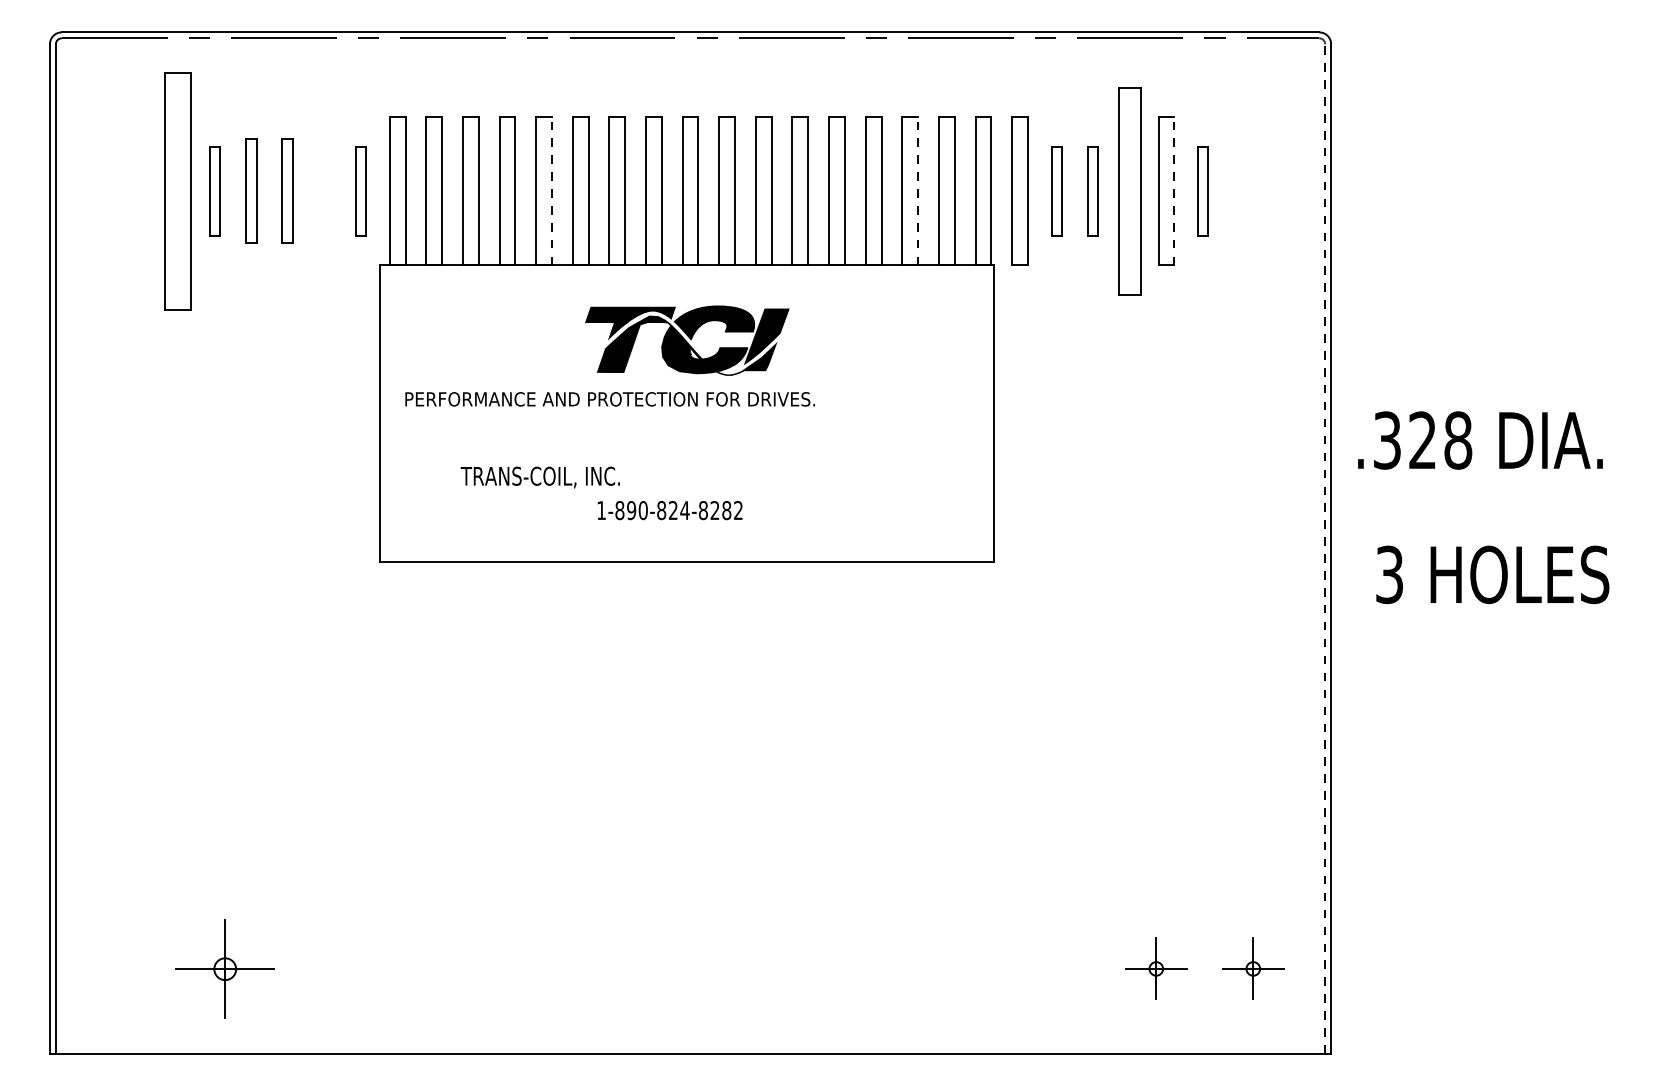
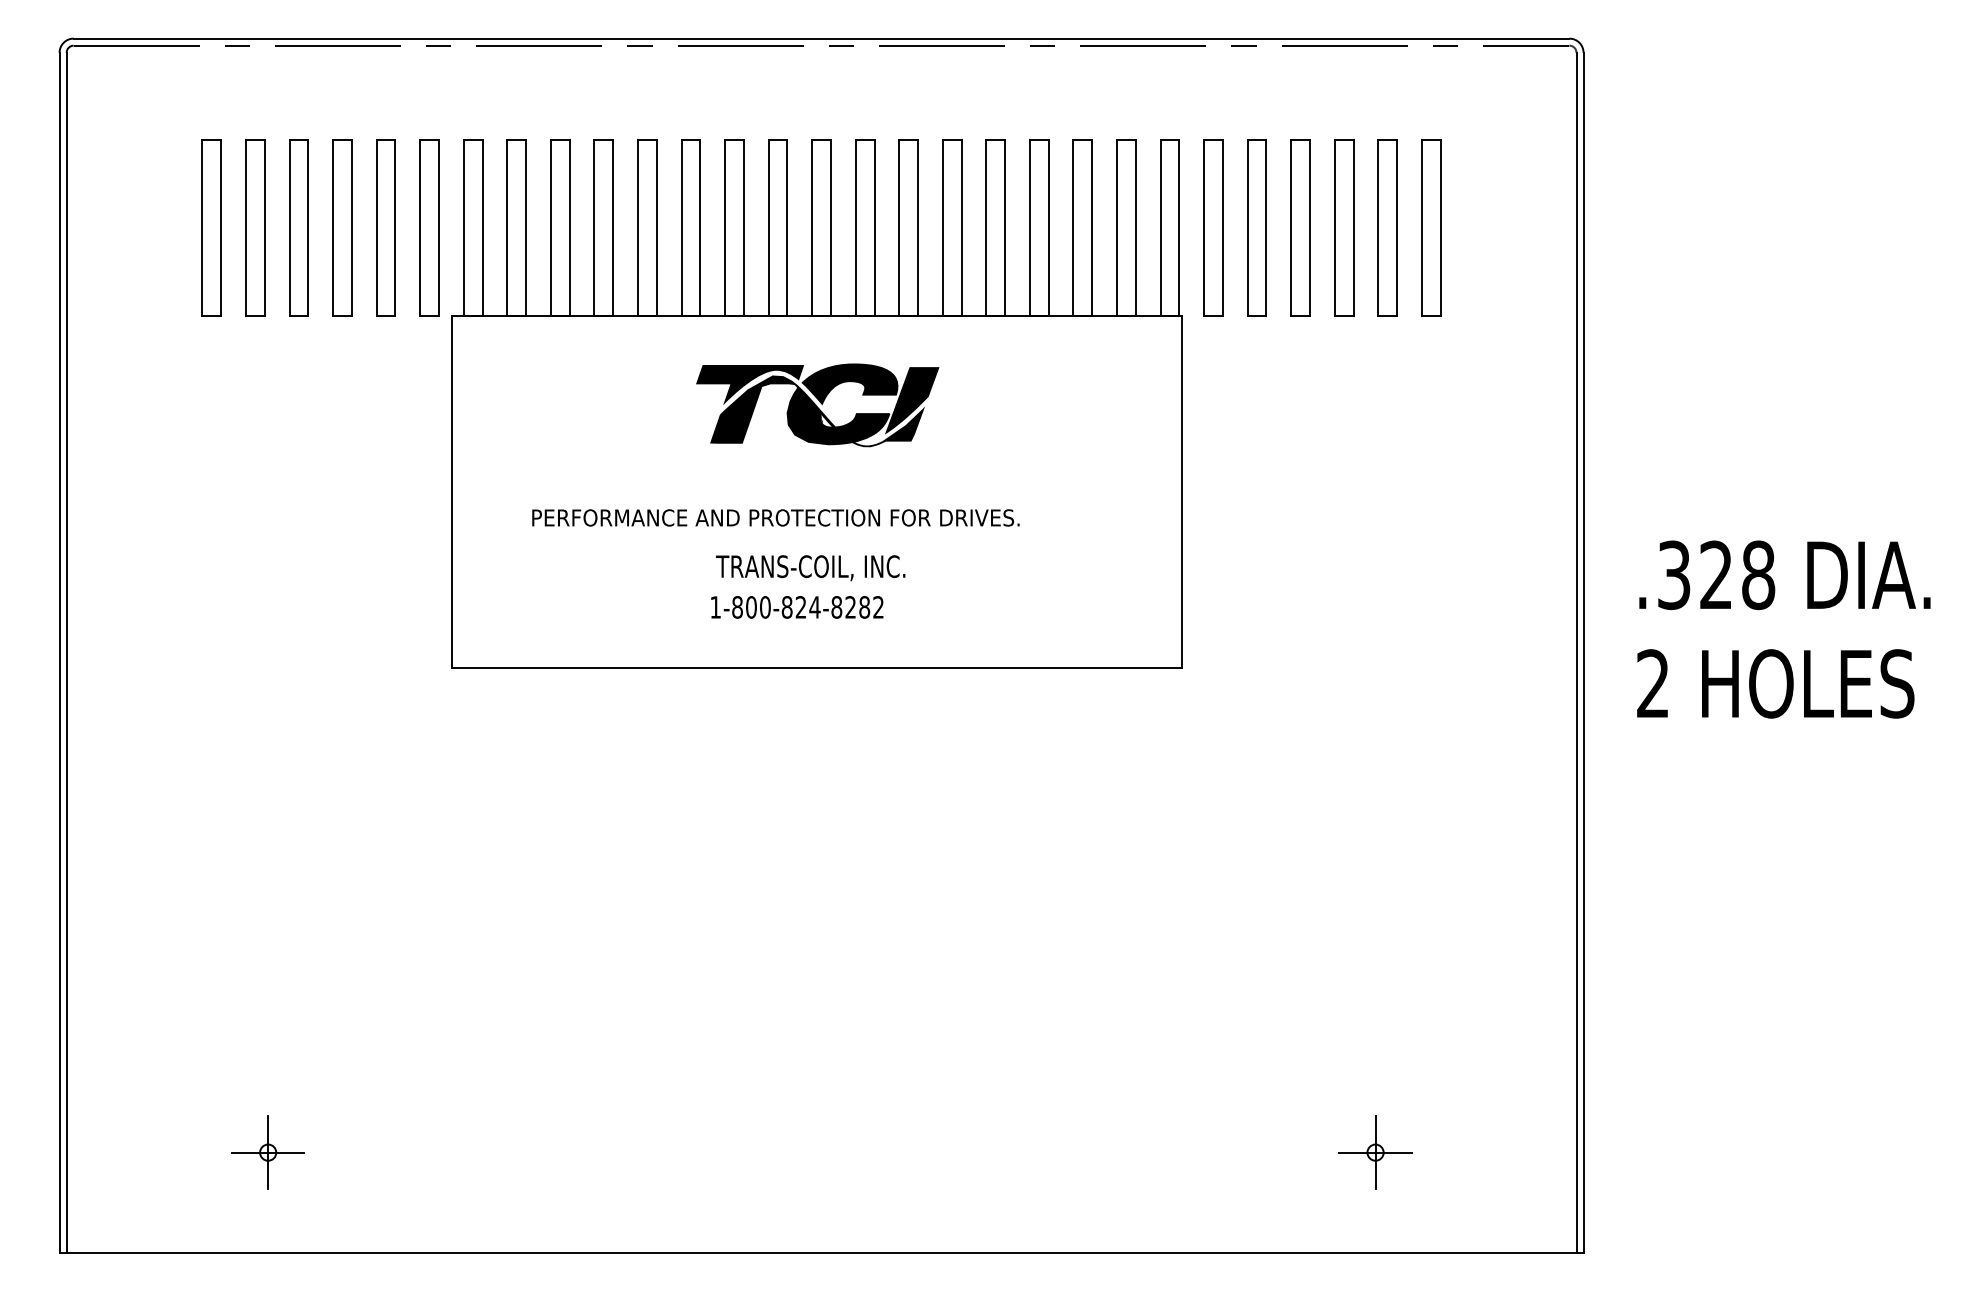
part: (177, 190) -> (211, 226), size x0.62
part: (214, 190) -> (255, 226), size x1.67
part: (250, 190) -> (298, 226), size x1.43
part: (287, 190) -> (342, 226), size x1.43
part: (323, 190) -> (384, 226), added
part: (360, 190) -> (428, 226), size x1.67
line: (552, 190) -> (657, 226), dashed -> solid
line: (918, 190) -> (1092, 226), dashed -> solid
part: (1056, 190) -> (1256, 226), size x1.67
part: (1092, 190) -> (1299, 226), size x1.67
part: (1129, 190) -> (1343, 226), size x0.71
line: (1174, 190) -> (1397, 226), dashed -> solid
part: (1202, 190) -> (1430, 226), size x1.67
text: (609, 399) -> (775, 518), moved
text: (1480, 440) -> (1784, 575), moved
text: (539, 477) -> (809, 568), moved
text: (631, 510) -> (751, 607), 1-890-824-8282 -> 1-800-824-8282
line: (1325, 548) -> (1576, 652), dashed -> solid
text: (1389, 574) -> (1652, 683), 3 -> 2
part: (225, 968) -> (268, 1152), size x0.62
part: (1253, 968) -> (1491, 1152), removed

